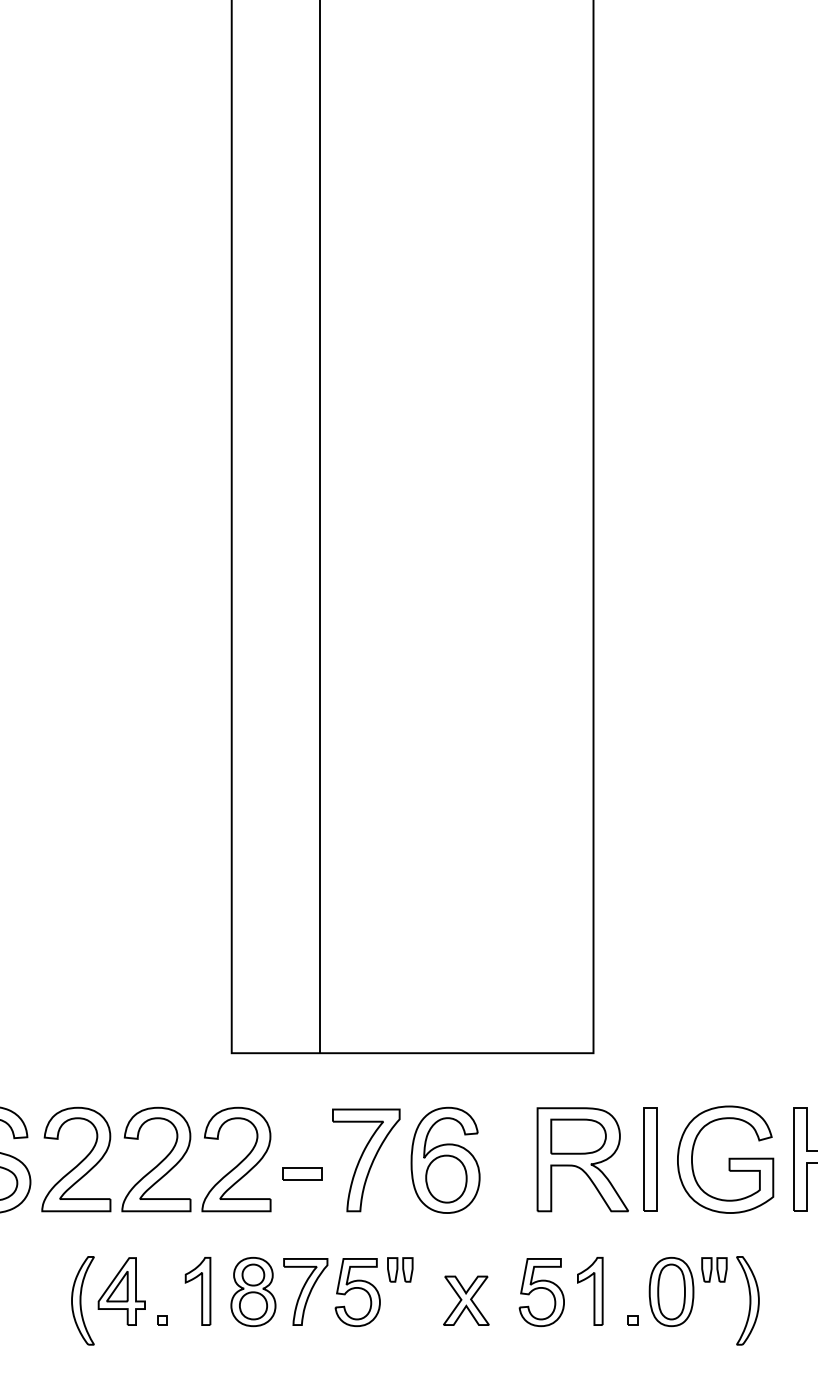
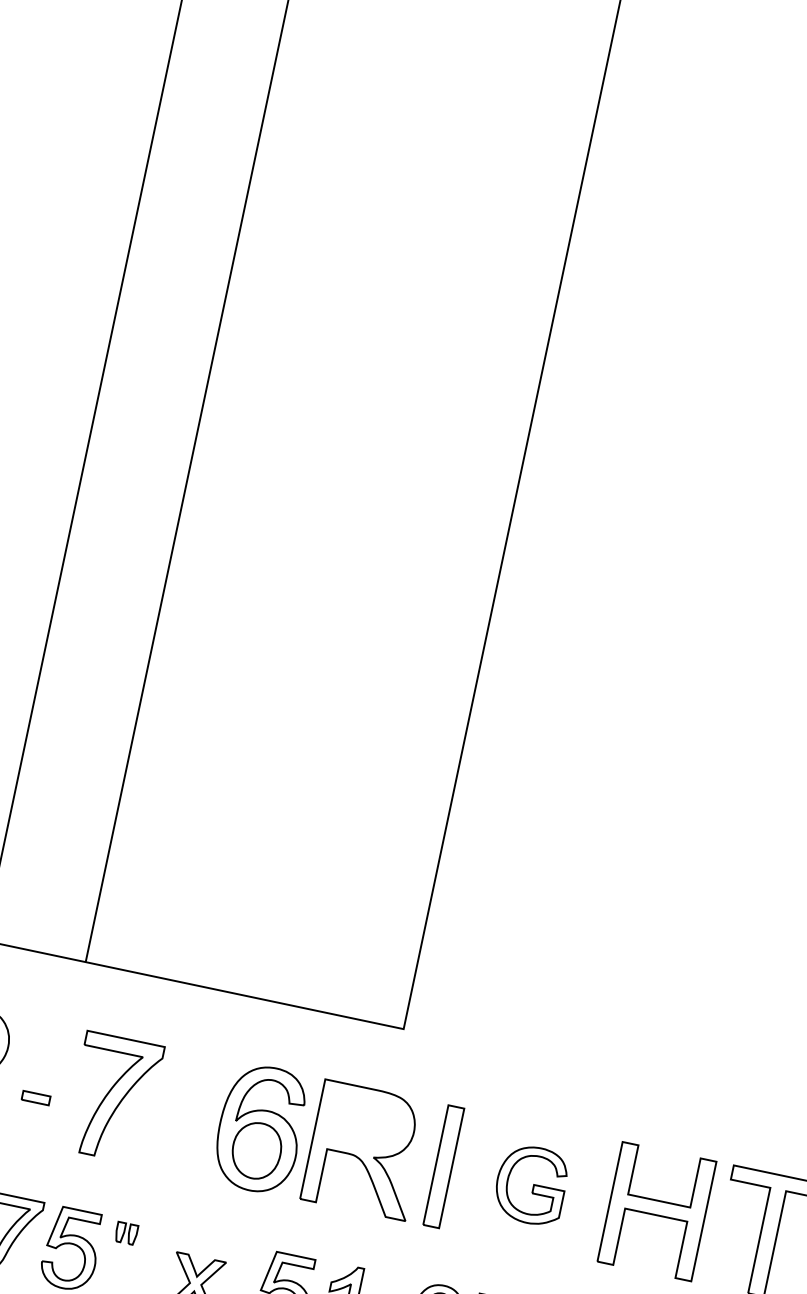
part: (578, 1136) -> (365, 1122), removed
part: (445, 1159) -> (260, 1127), moved
part: (725, 1159) -> (530, 1184), size x0.6
part: (302, 1173) -> (36, 1097), size x0.6
part: (400, 1269) -> (126, 1232), size x0.7

